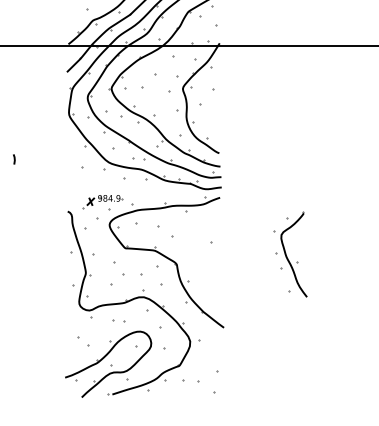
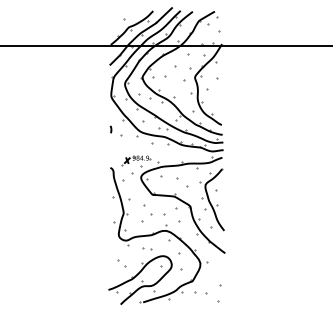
line: (13, 159) -> (110, 129), moved
part: (289, 254) -> (211, 199), moved

